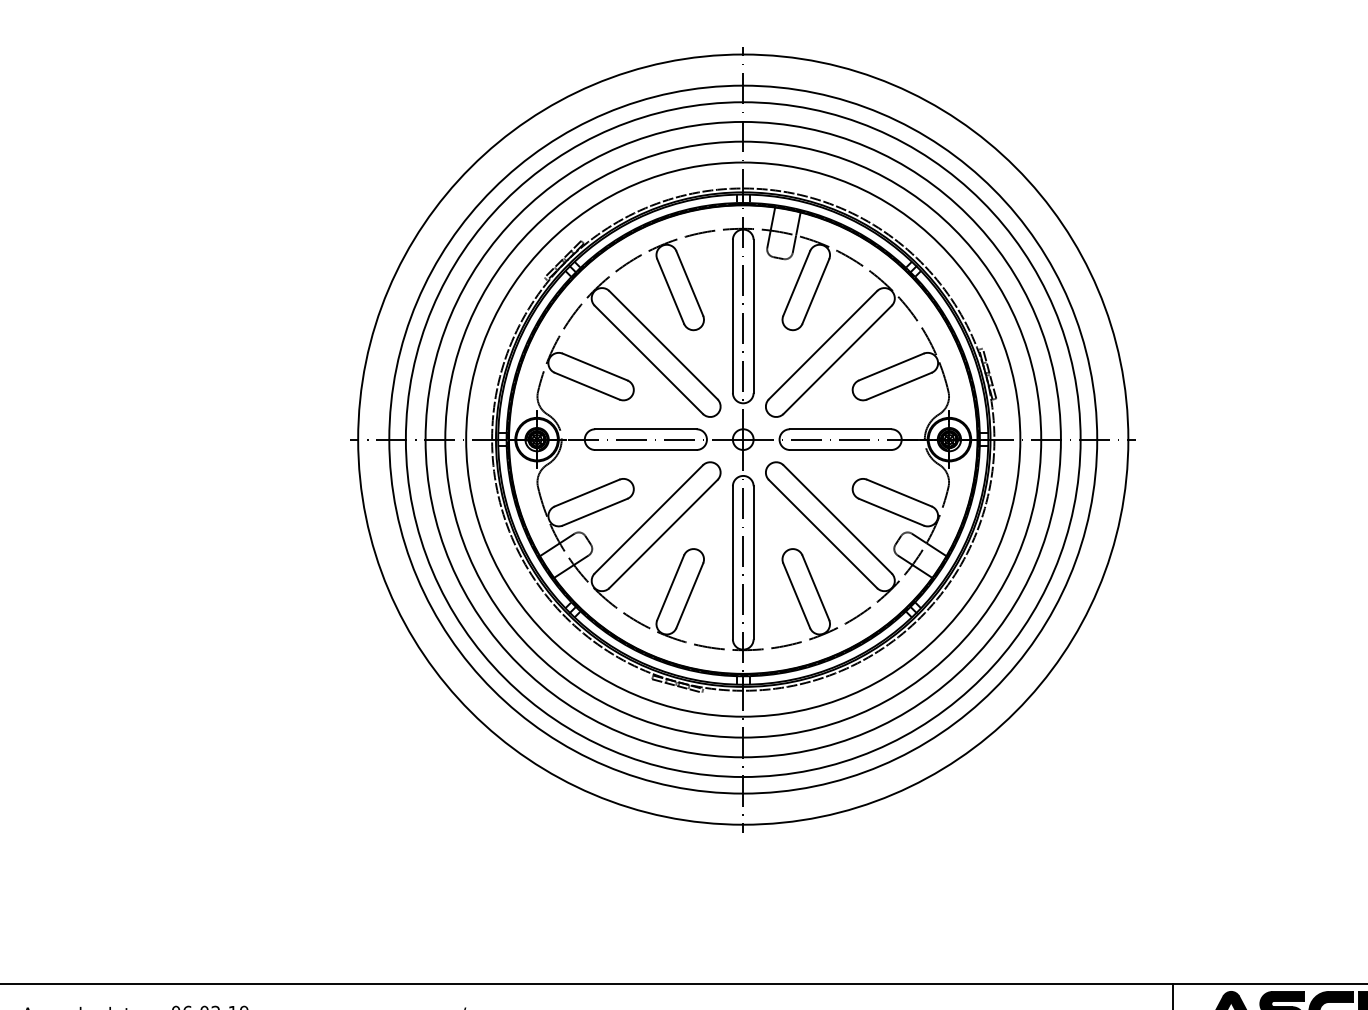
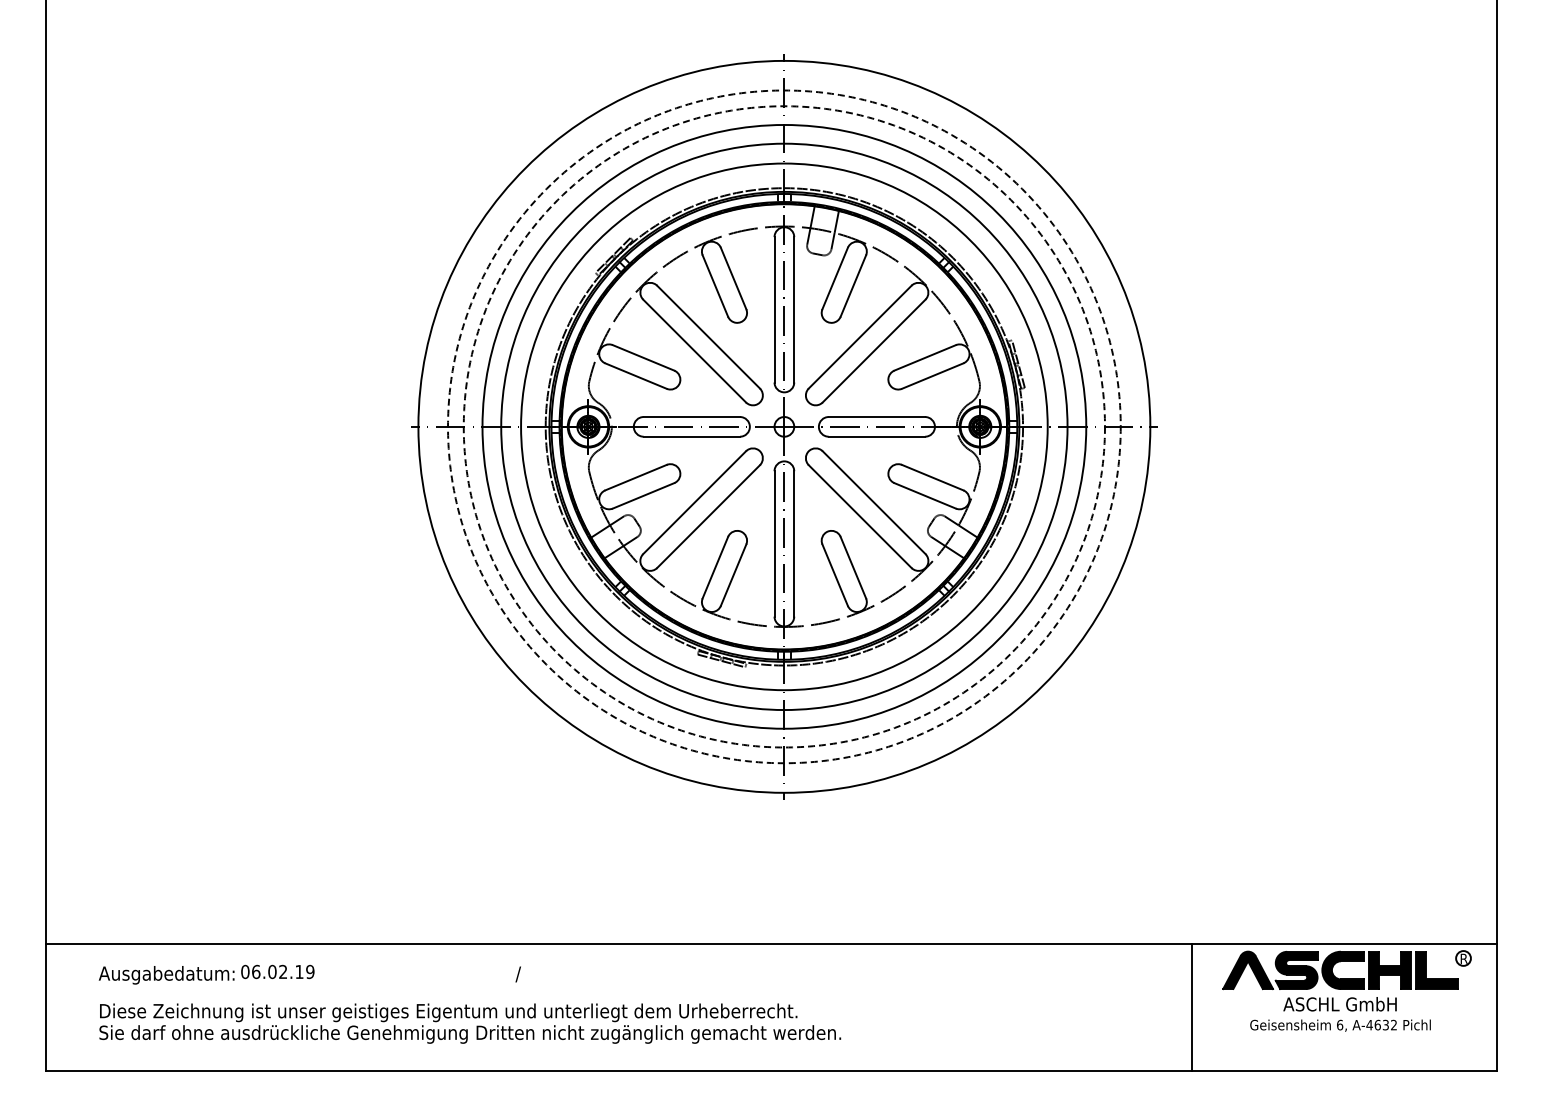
circle: (743, 439) -> (784, 426), solid -> dashed
circle: (743, 439) -> (784, 426), solid -> dashed

